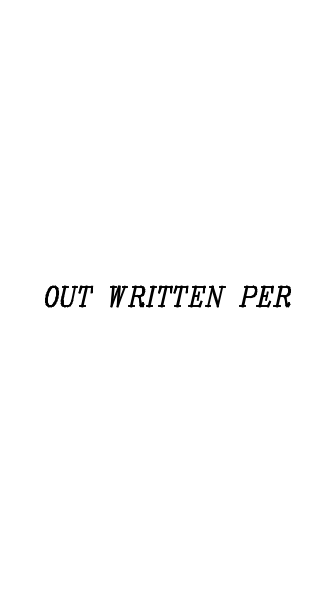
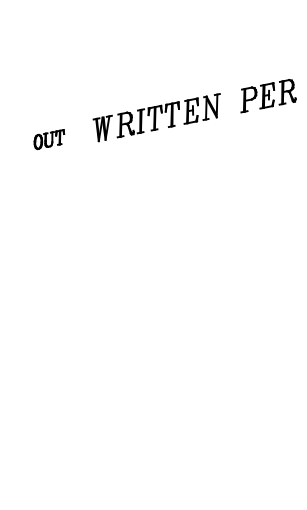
part: (69, 296) -> (49, 139), size x0.6

